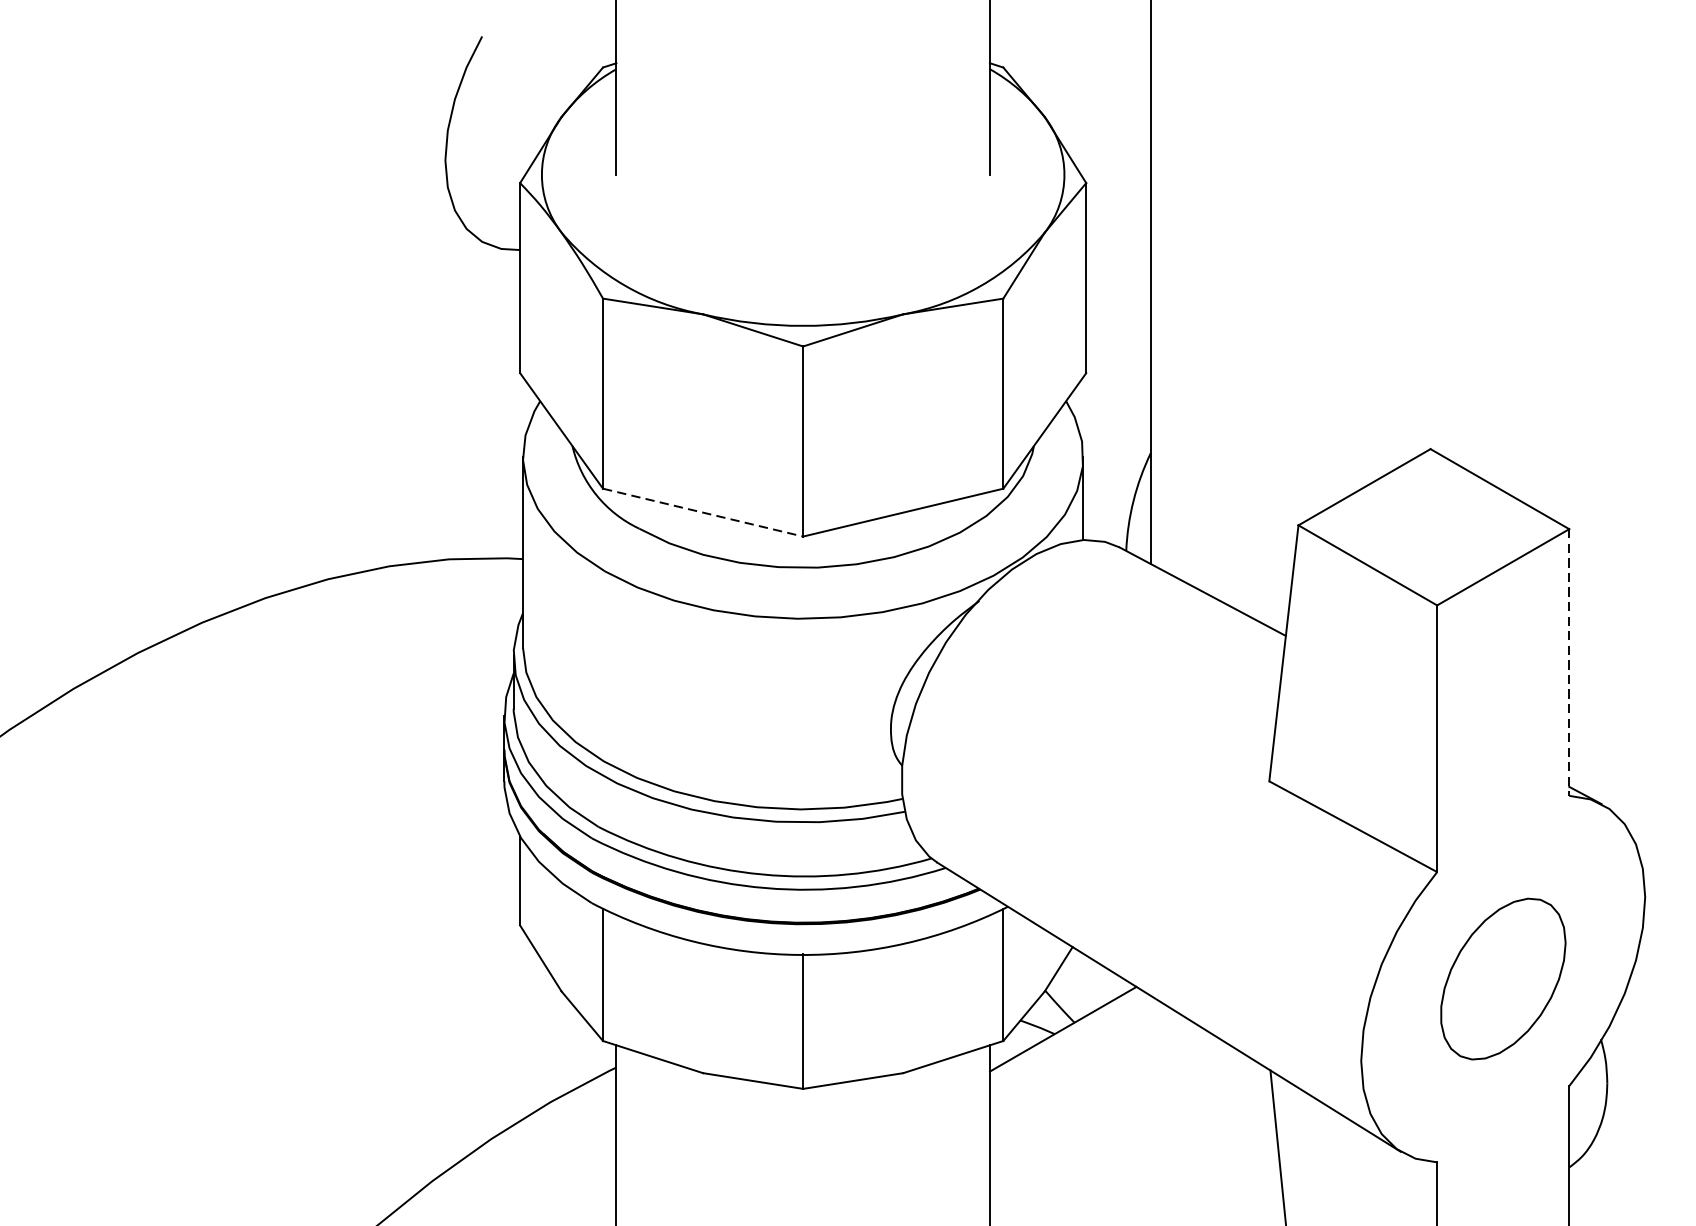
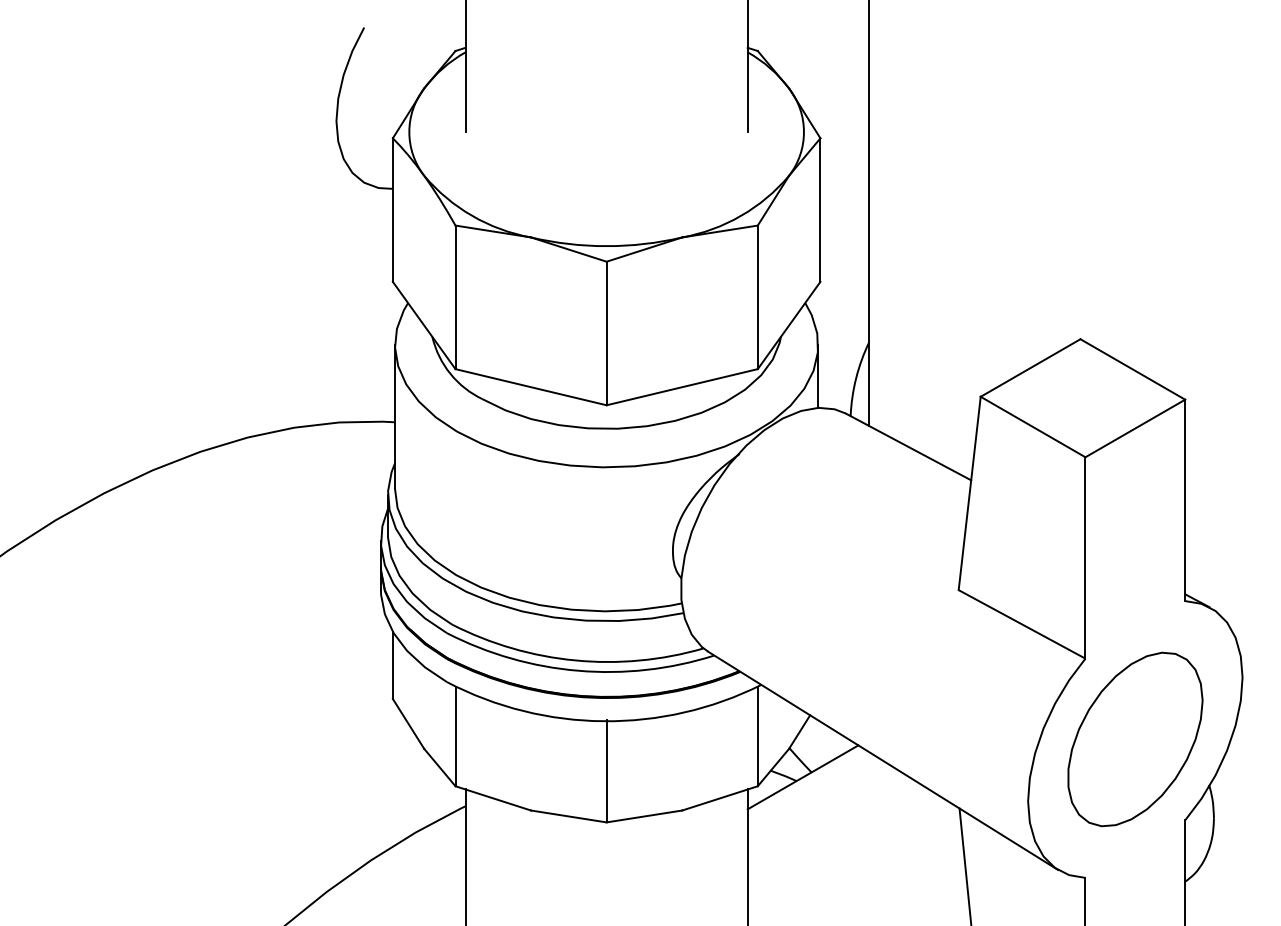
line: (703, 513) -> (531, 387), dashed -> solid
line: (1569, 662) -> (1185, 500), dashed -> solid
part: (1503, 979) -> (1135, 739), size x1.43

